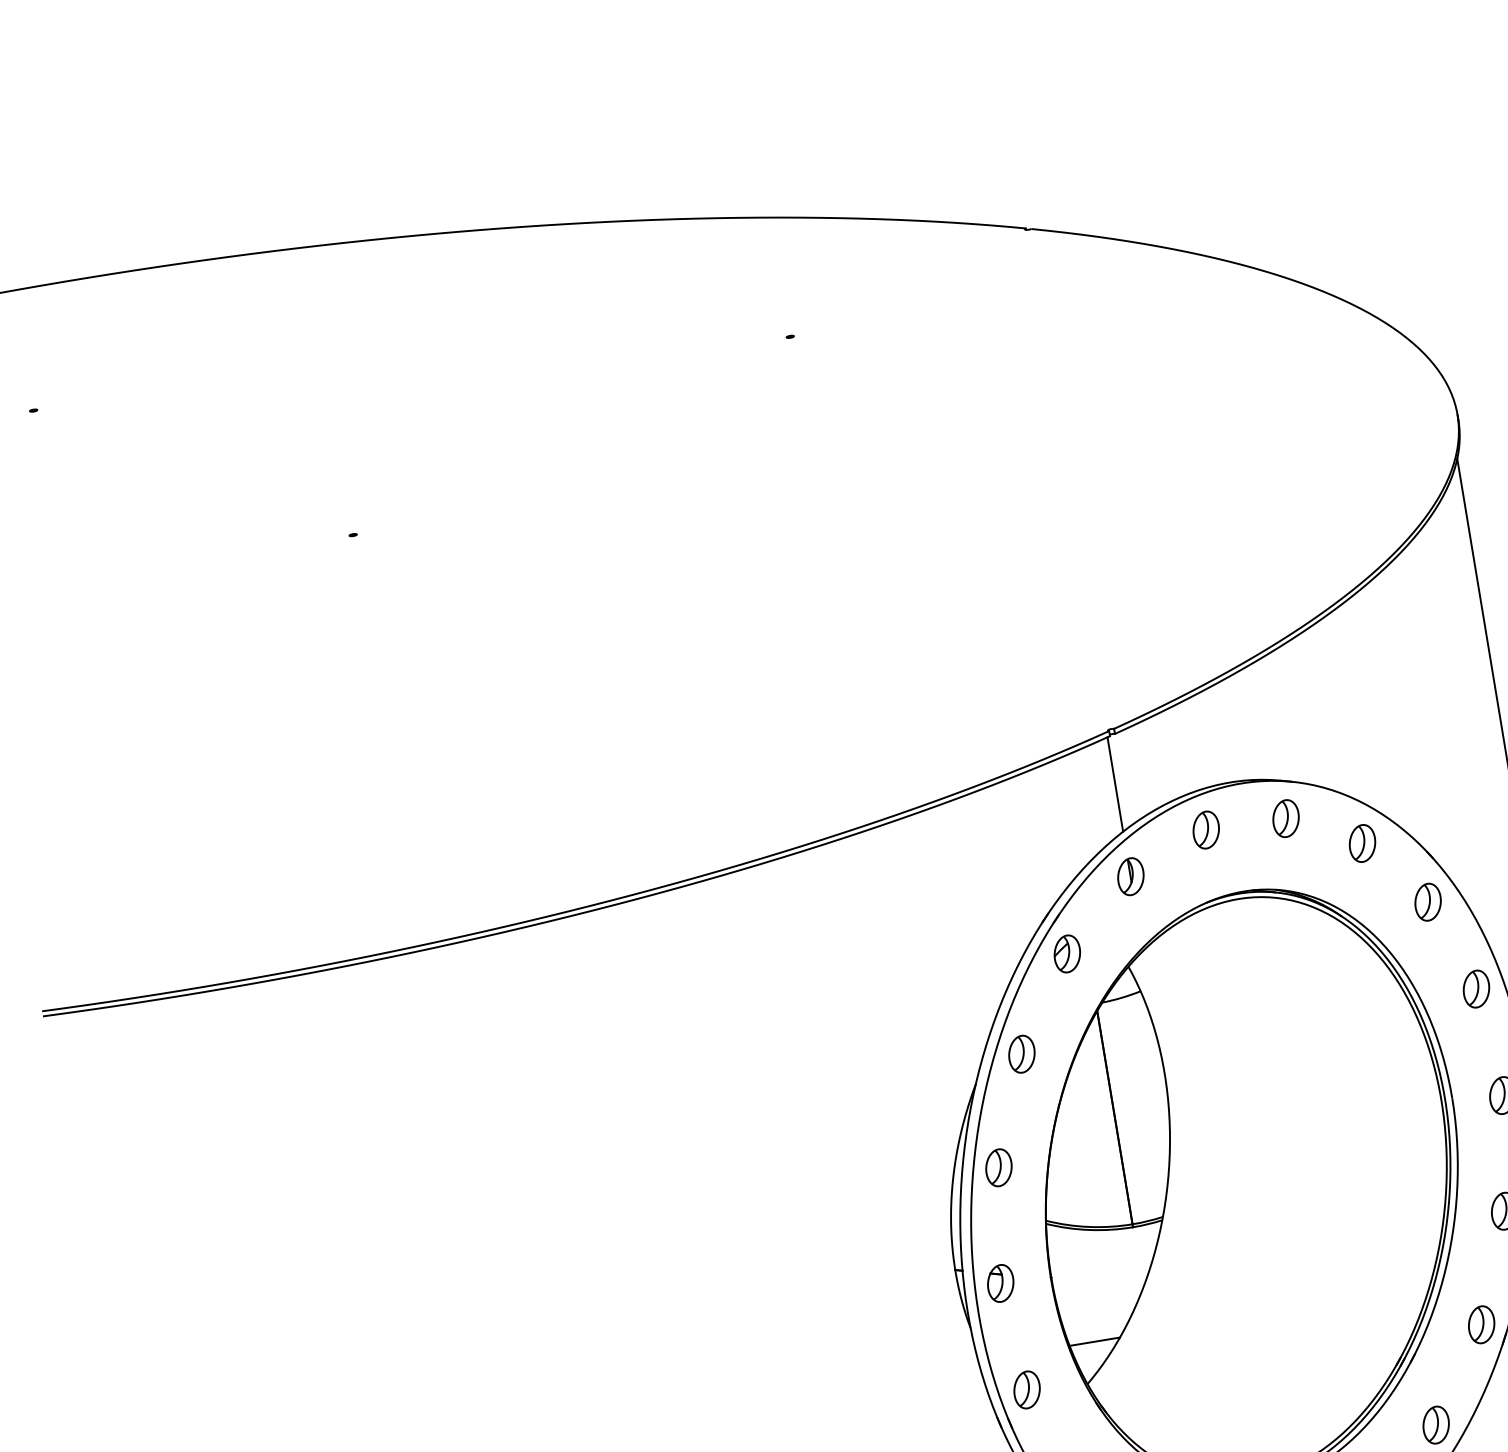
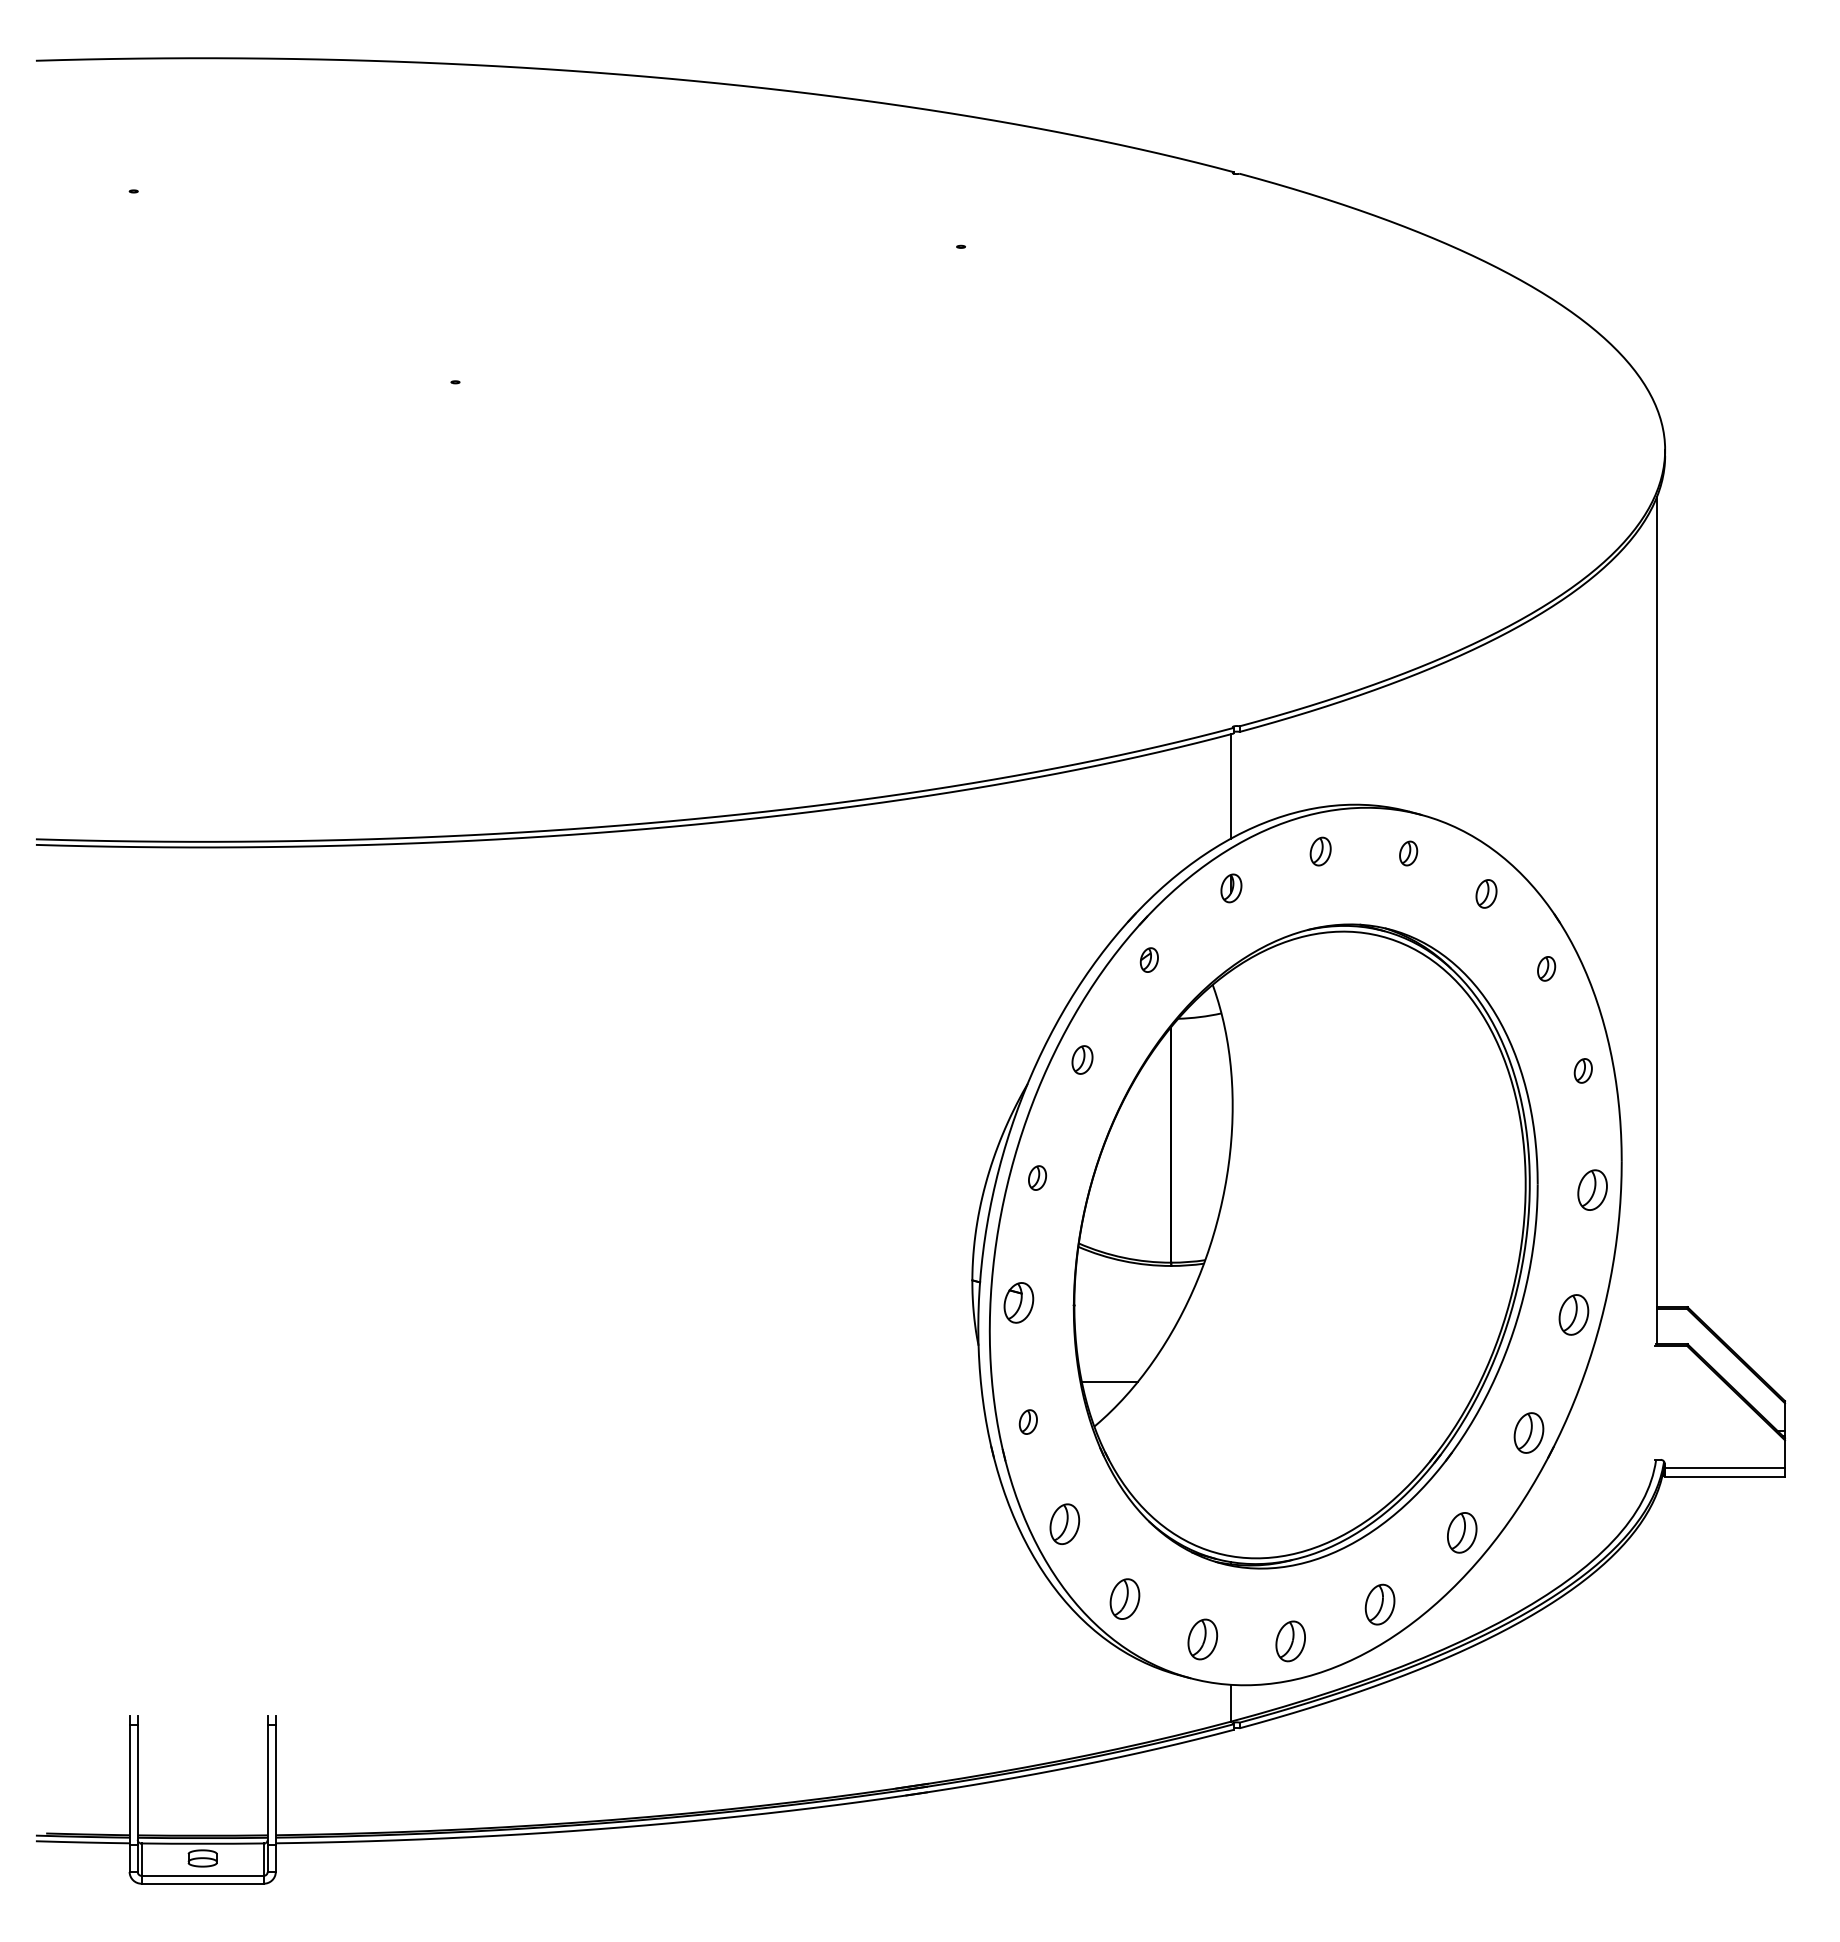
part: (1285, 818) -> (1408, 853), size x0.6
part: (1205, 829) -> (1320, 851), size x0.7
part: (1362, 843) -> (1486, 893), size x0.7
part: (1130, 876) -> (1231, 888), size x0.7
part: (1427, 901) -> (1546, 968), size x0.6
part: (1067, 953) -> (1149, 959), size x0.6
part: (1476, 988) -> (1583, 1070), size x0.6
part: (1021, 1053) -> (1082, 1059), size x0.7
part: (998, 1167) -> (1037, 1177), size x0.6
part: (1027, 1389) -> (1028, 1421), size x0.6

